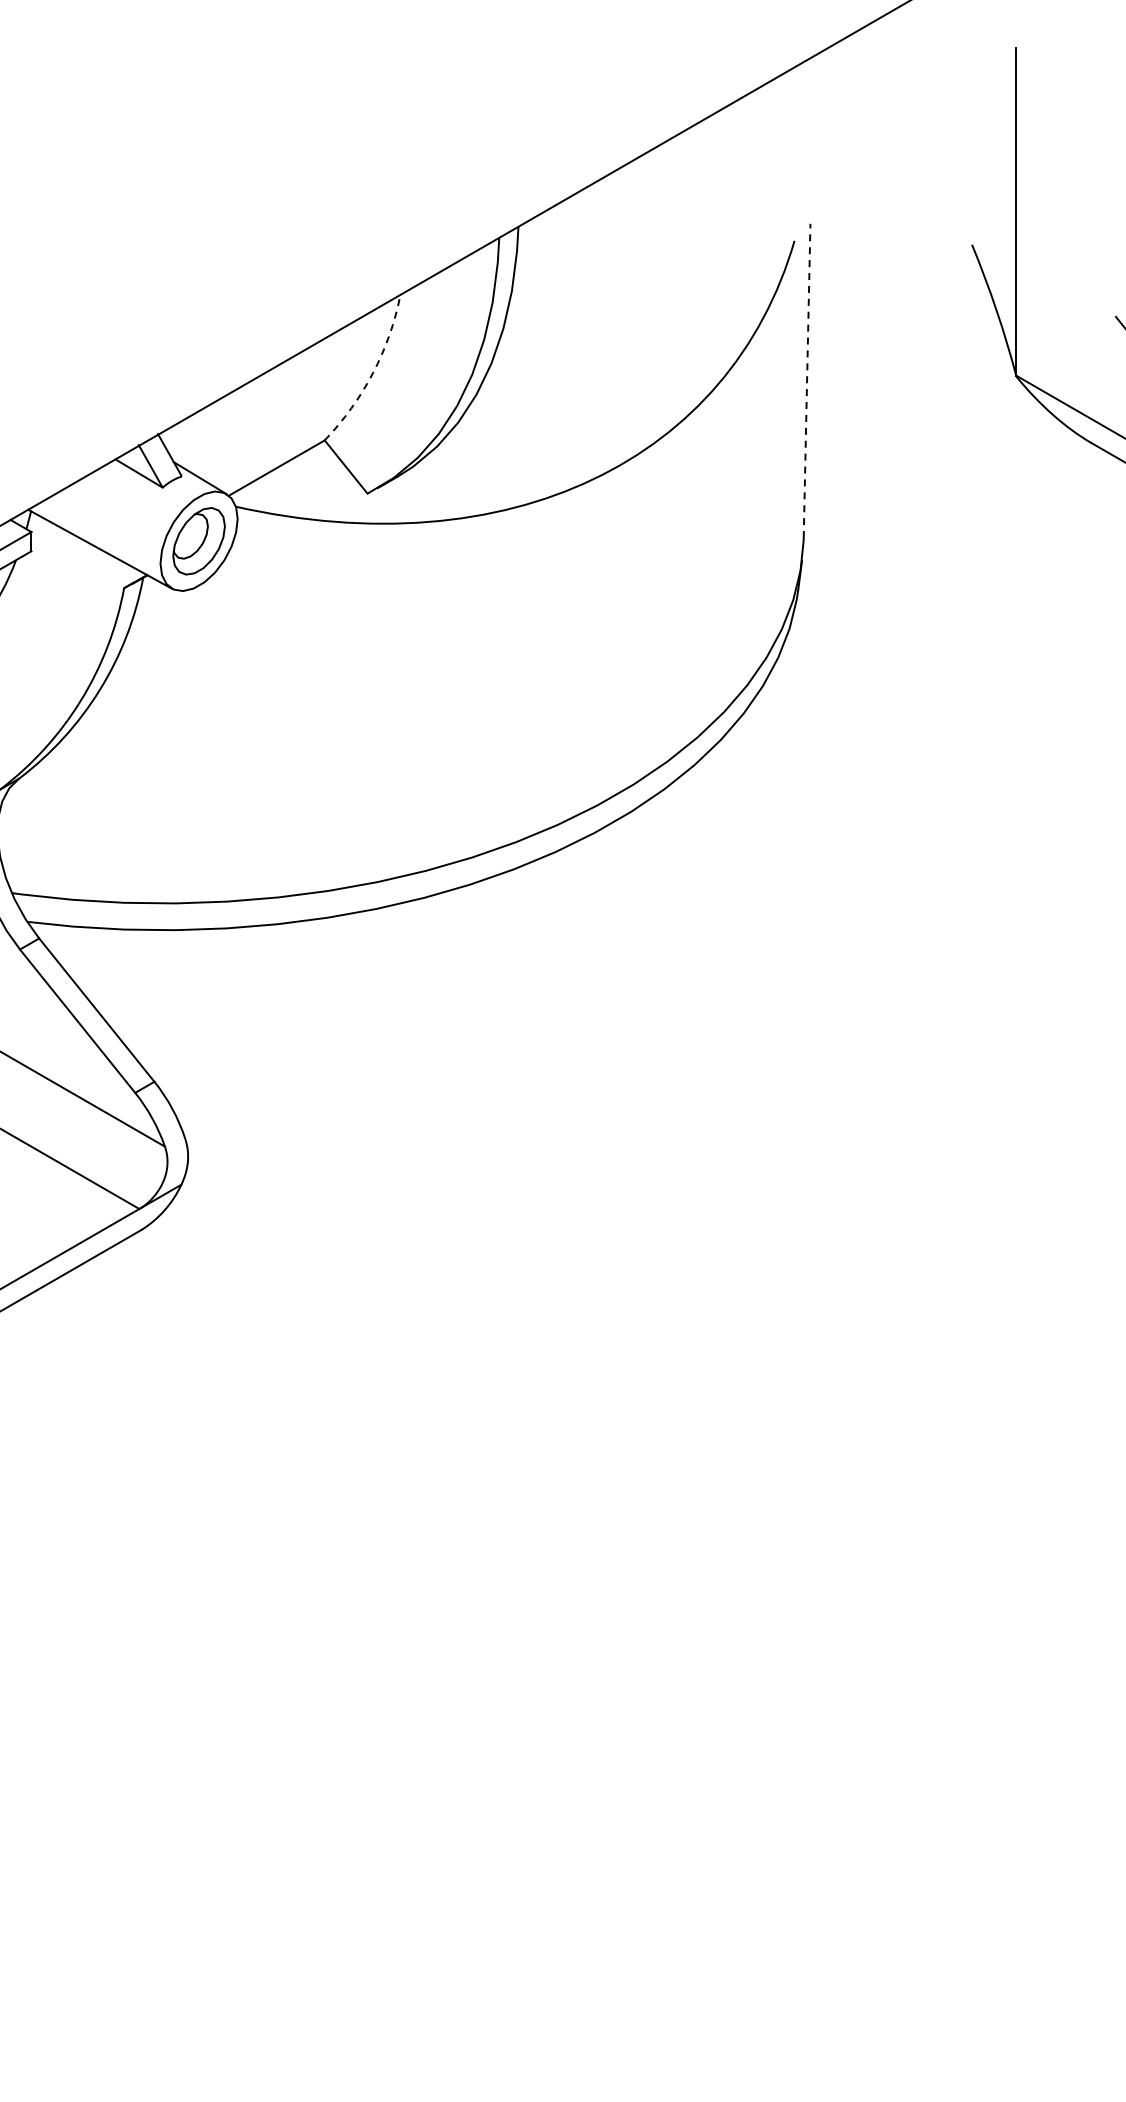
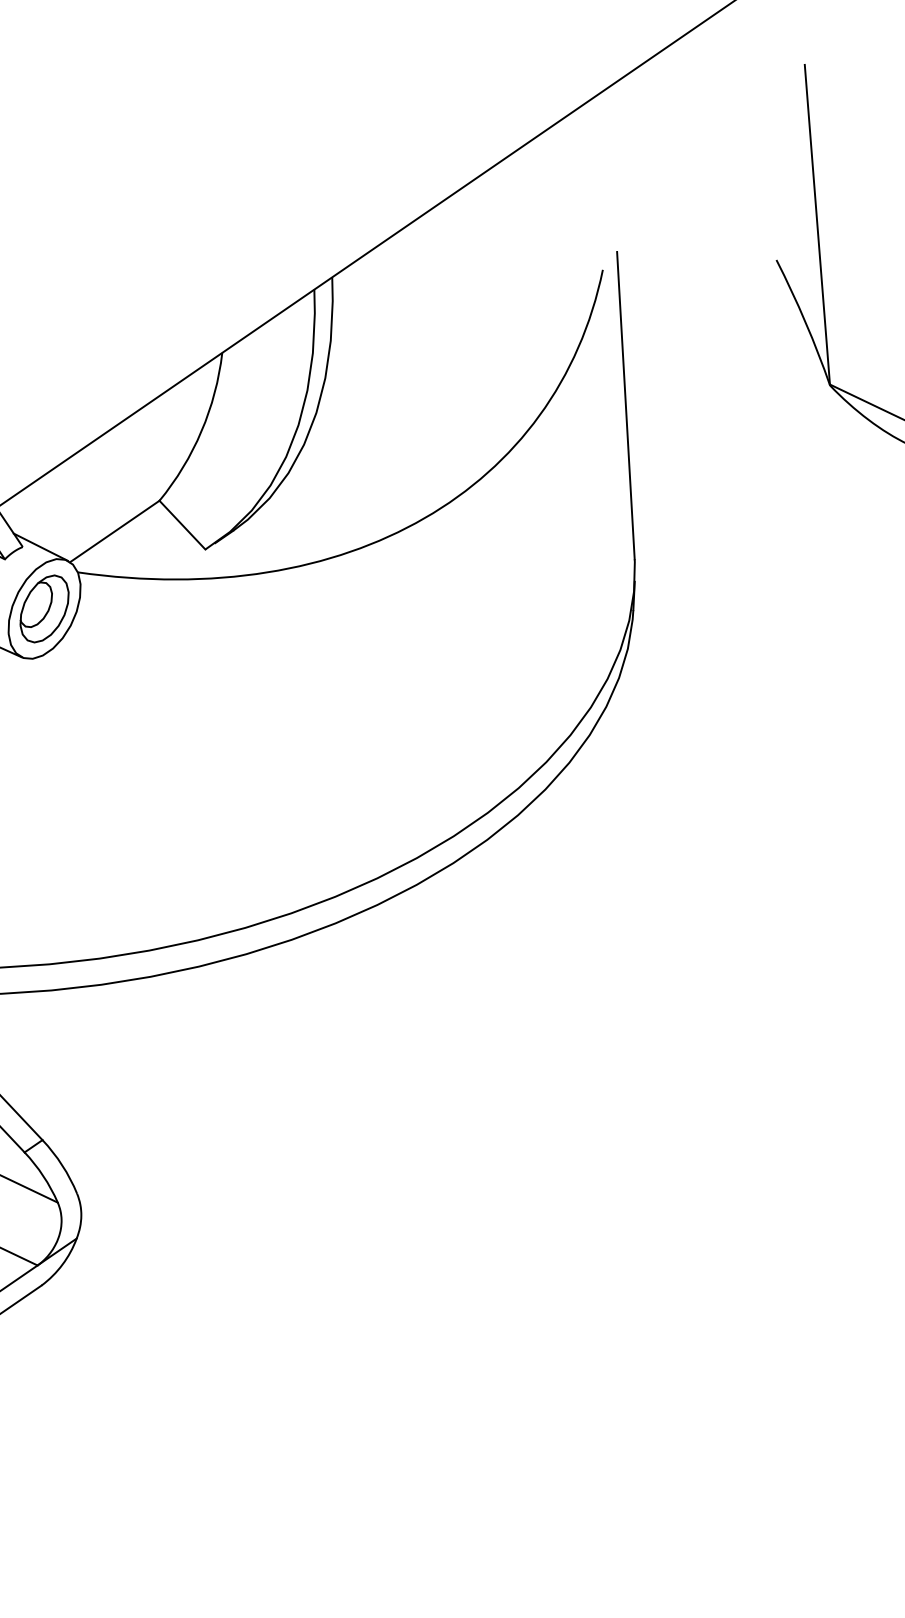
arc: (373, 373) -> (201, 431), dashed -> solid
line: (807, 380) -> (626, 405), dashed -> solid

